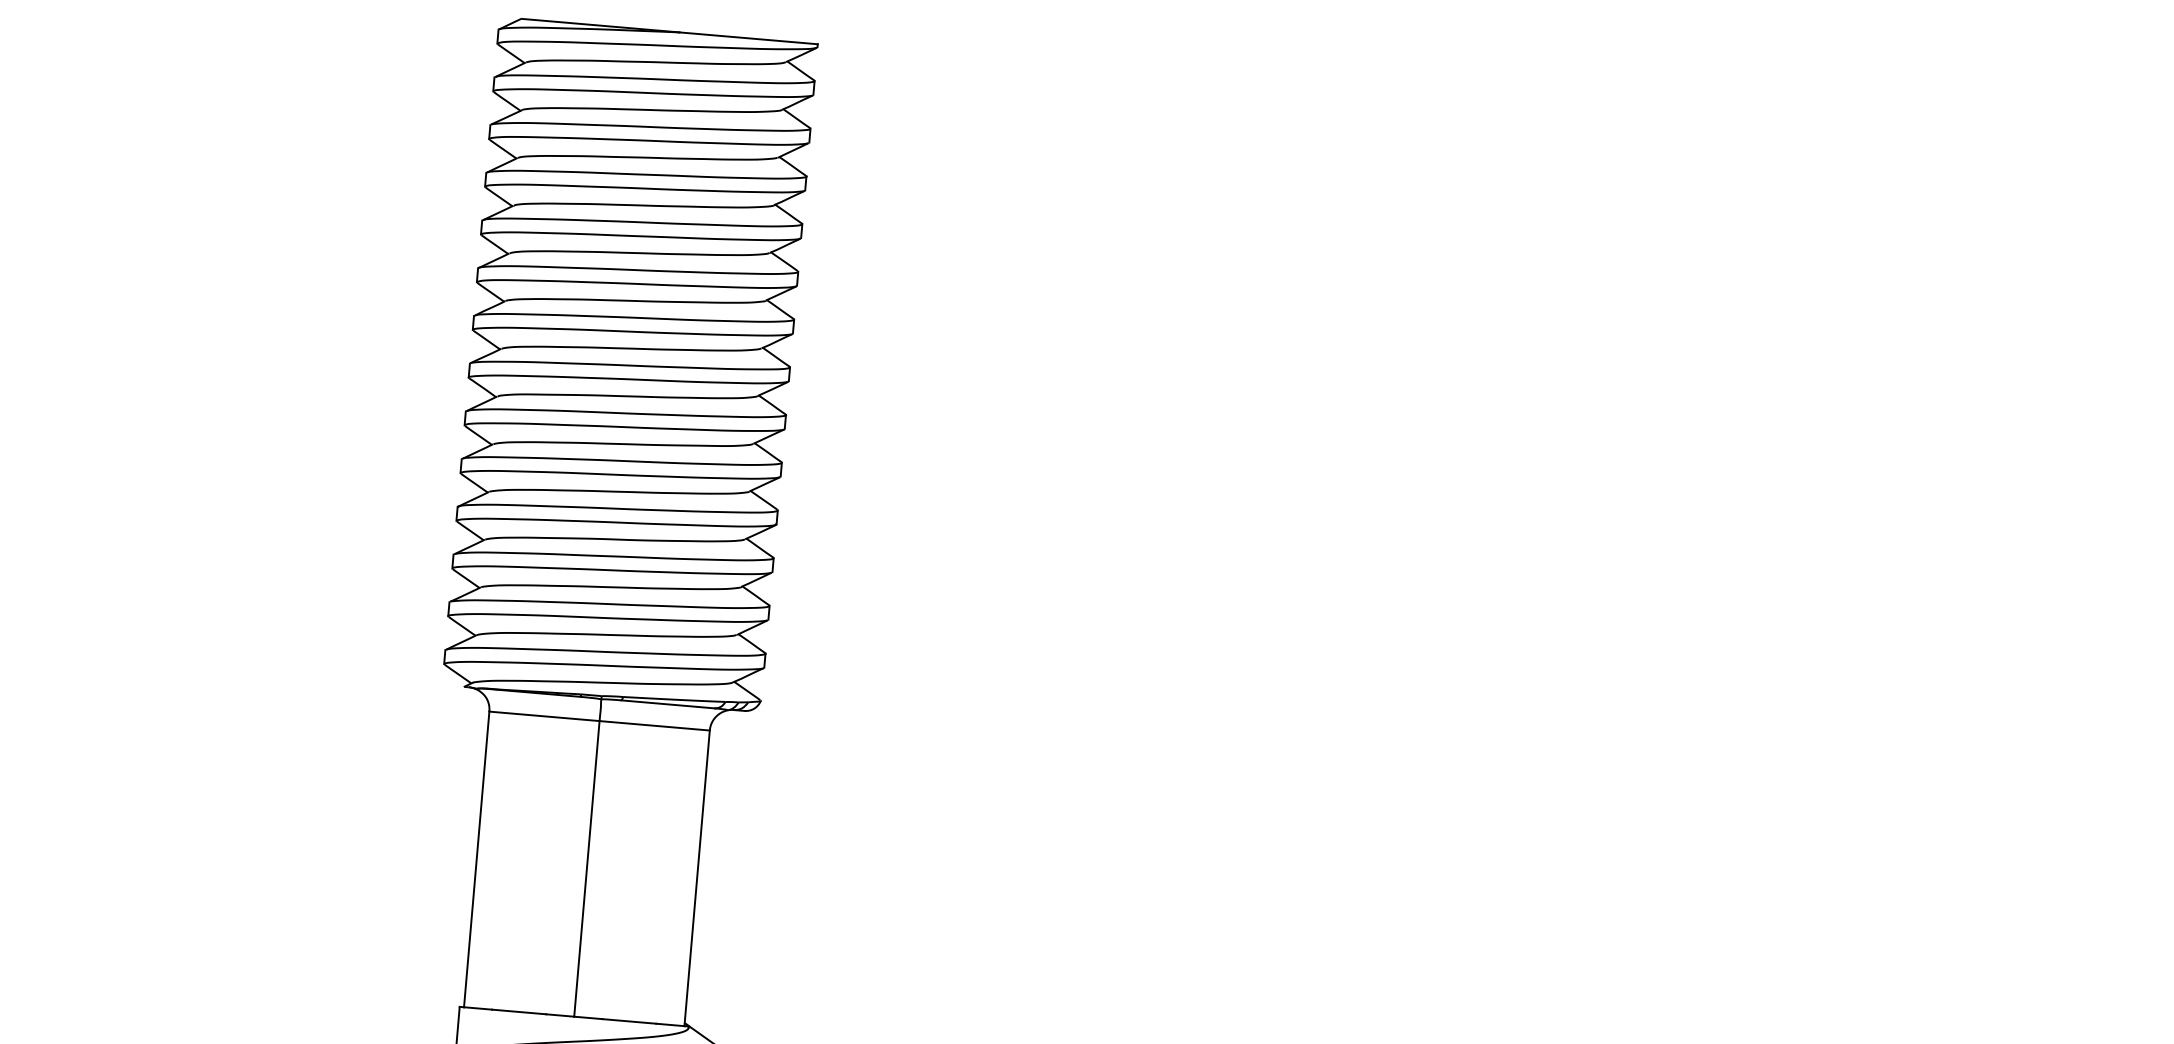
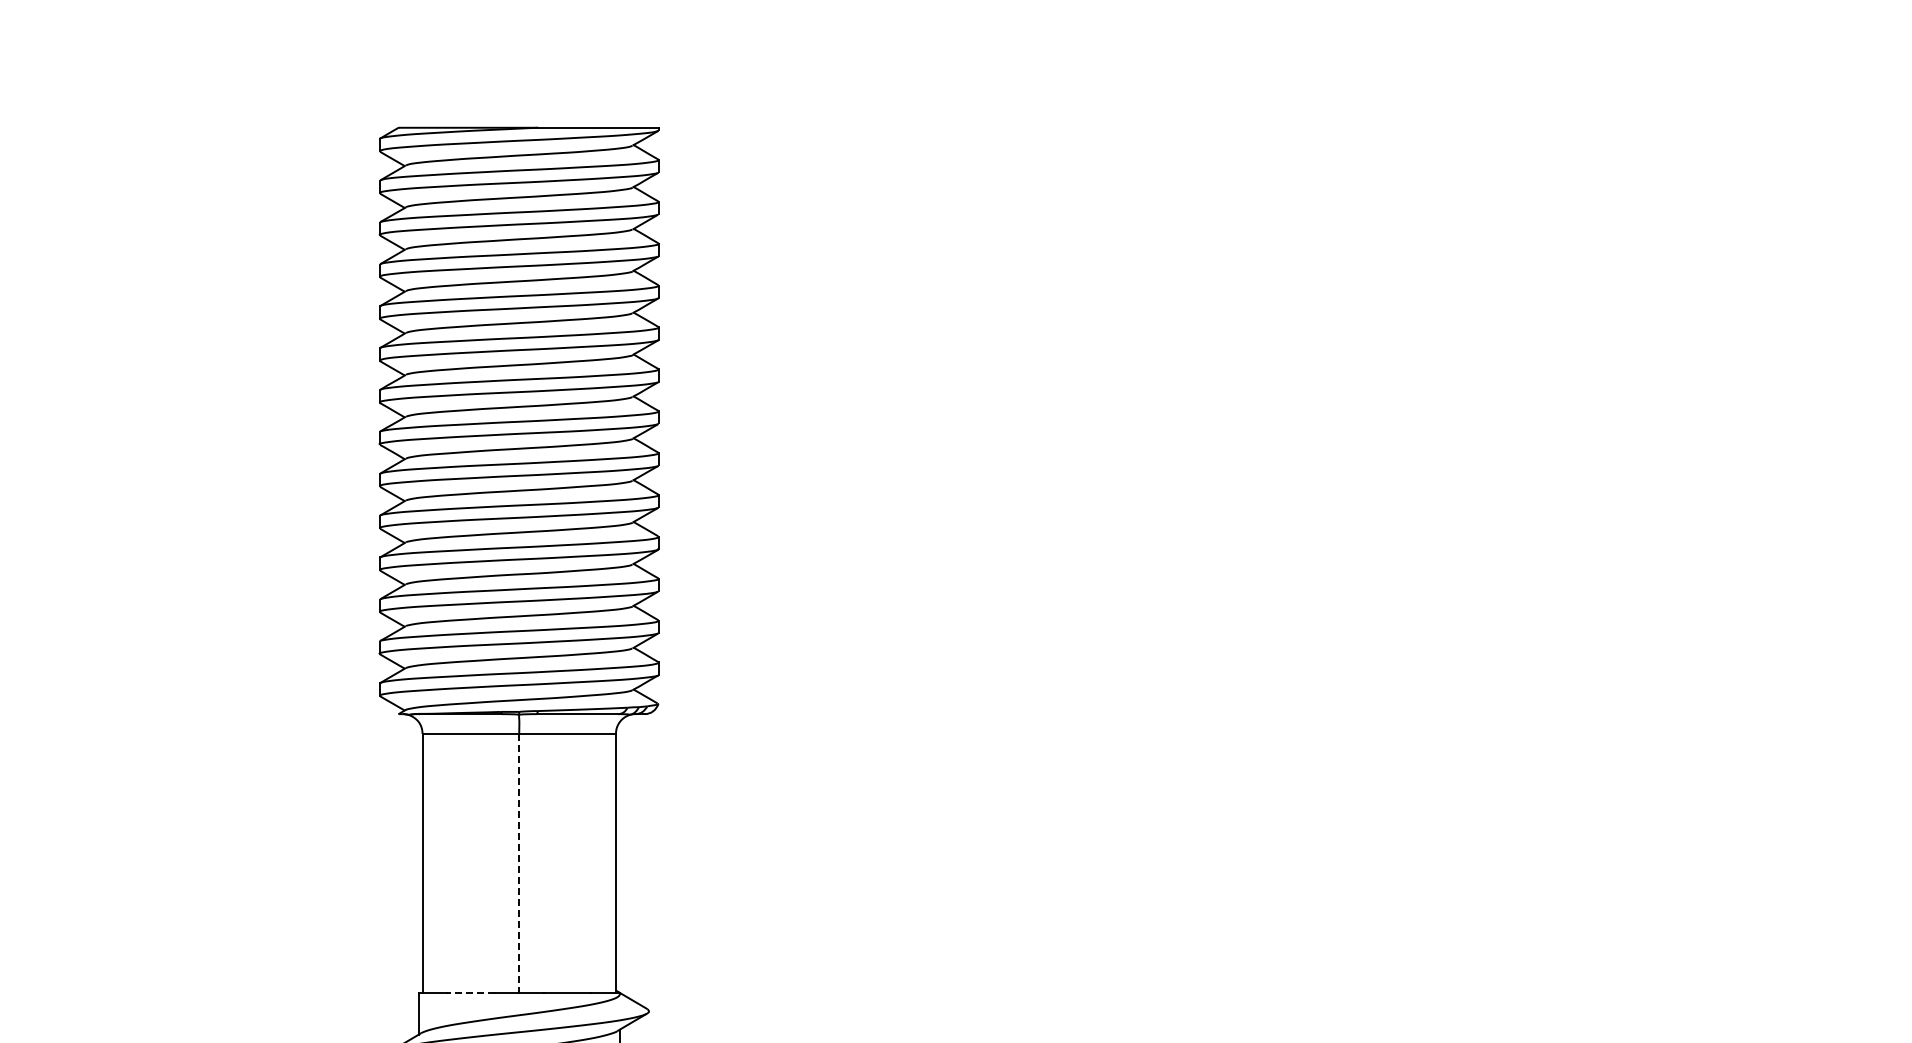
line: (587, 868) -> (519, 863), solid -> dashed
line: (518, 1012) -> (470, 993), solid -> dashed

